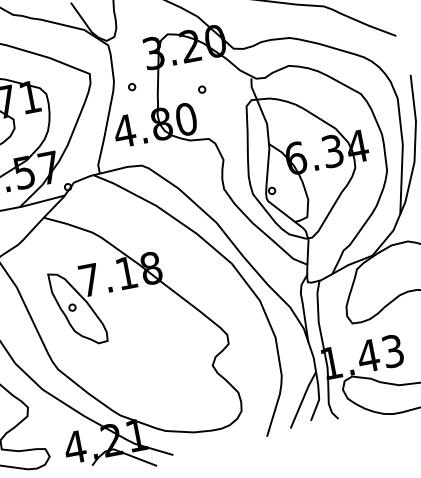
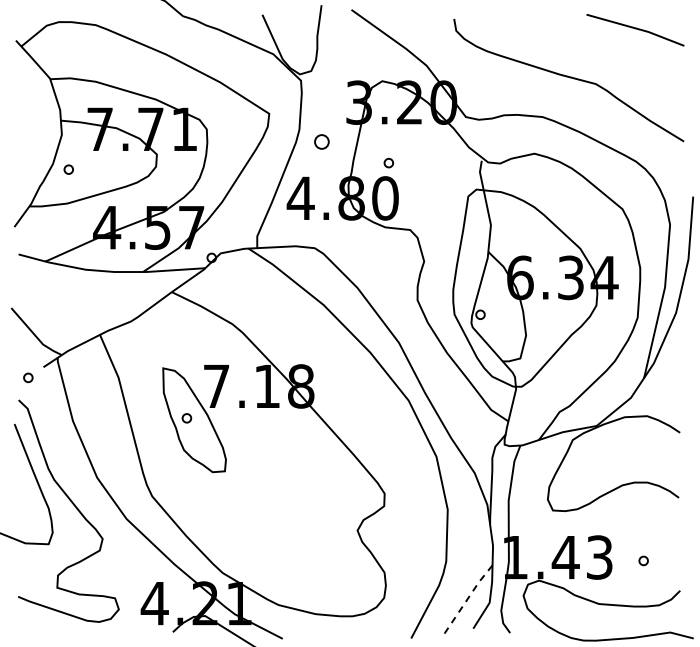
part: (131, 86) -> (321, 141), size x1.6
part: (201, 89) -> (388, 163), moved
line: (302, 399) -> (467, 598), solid -> dashed

